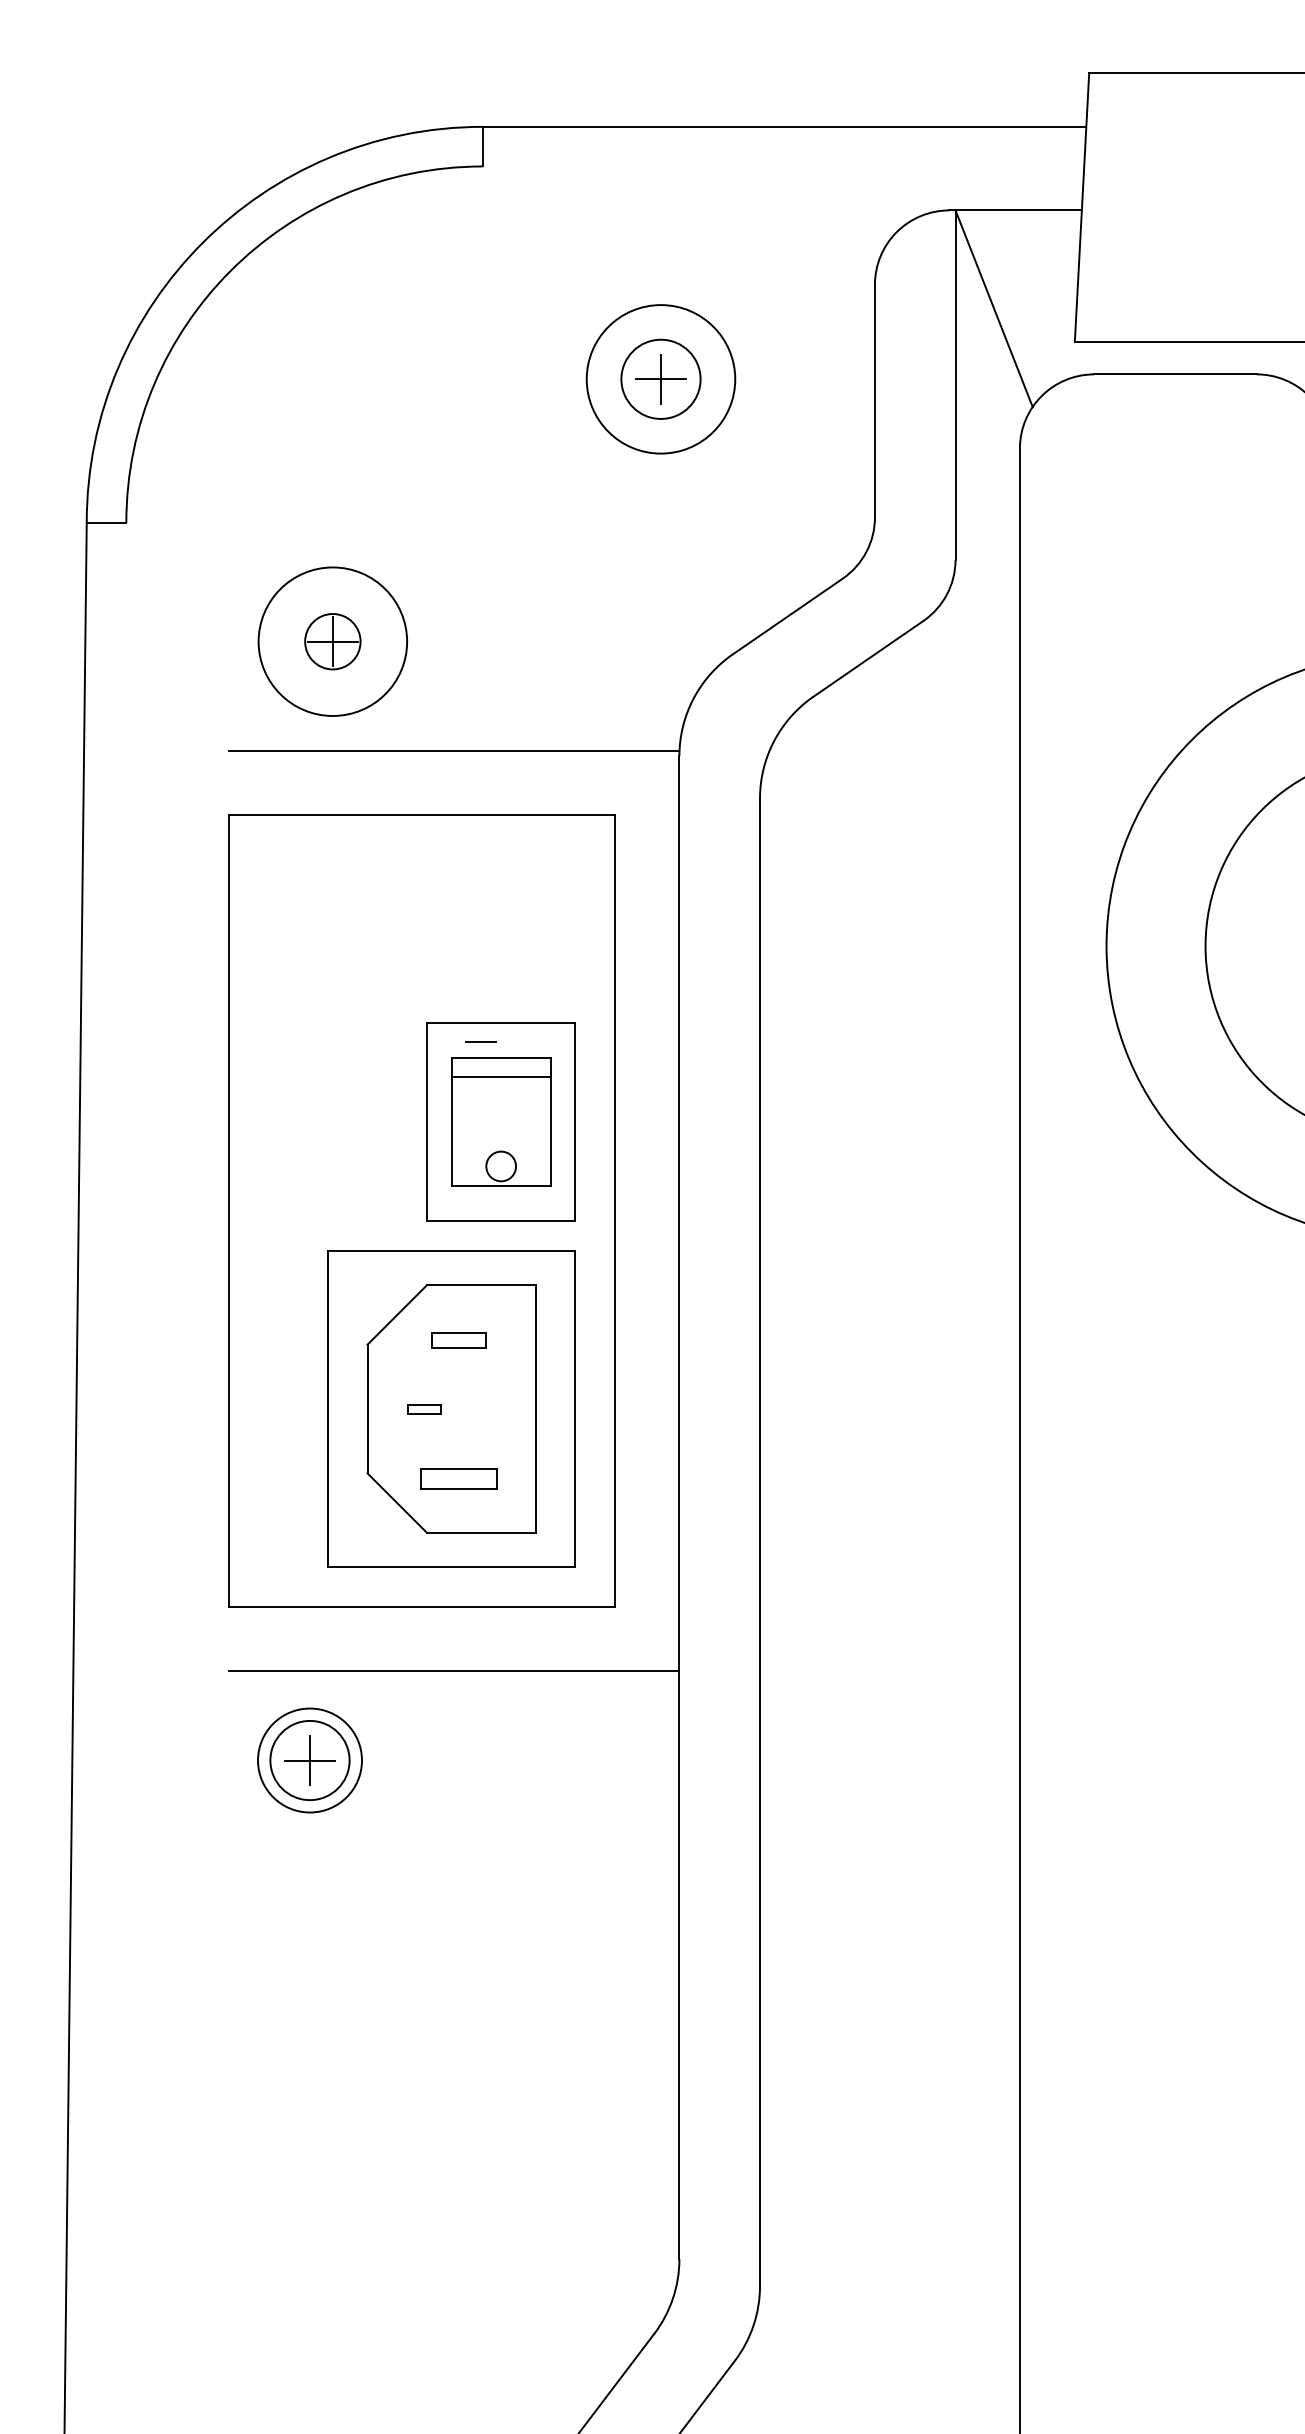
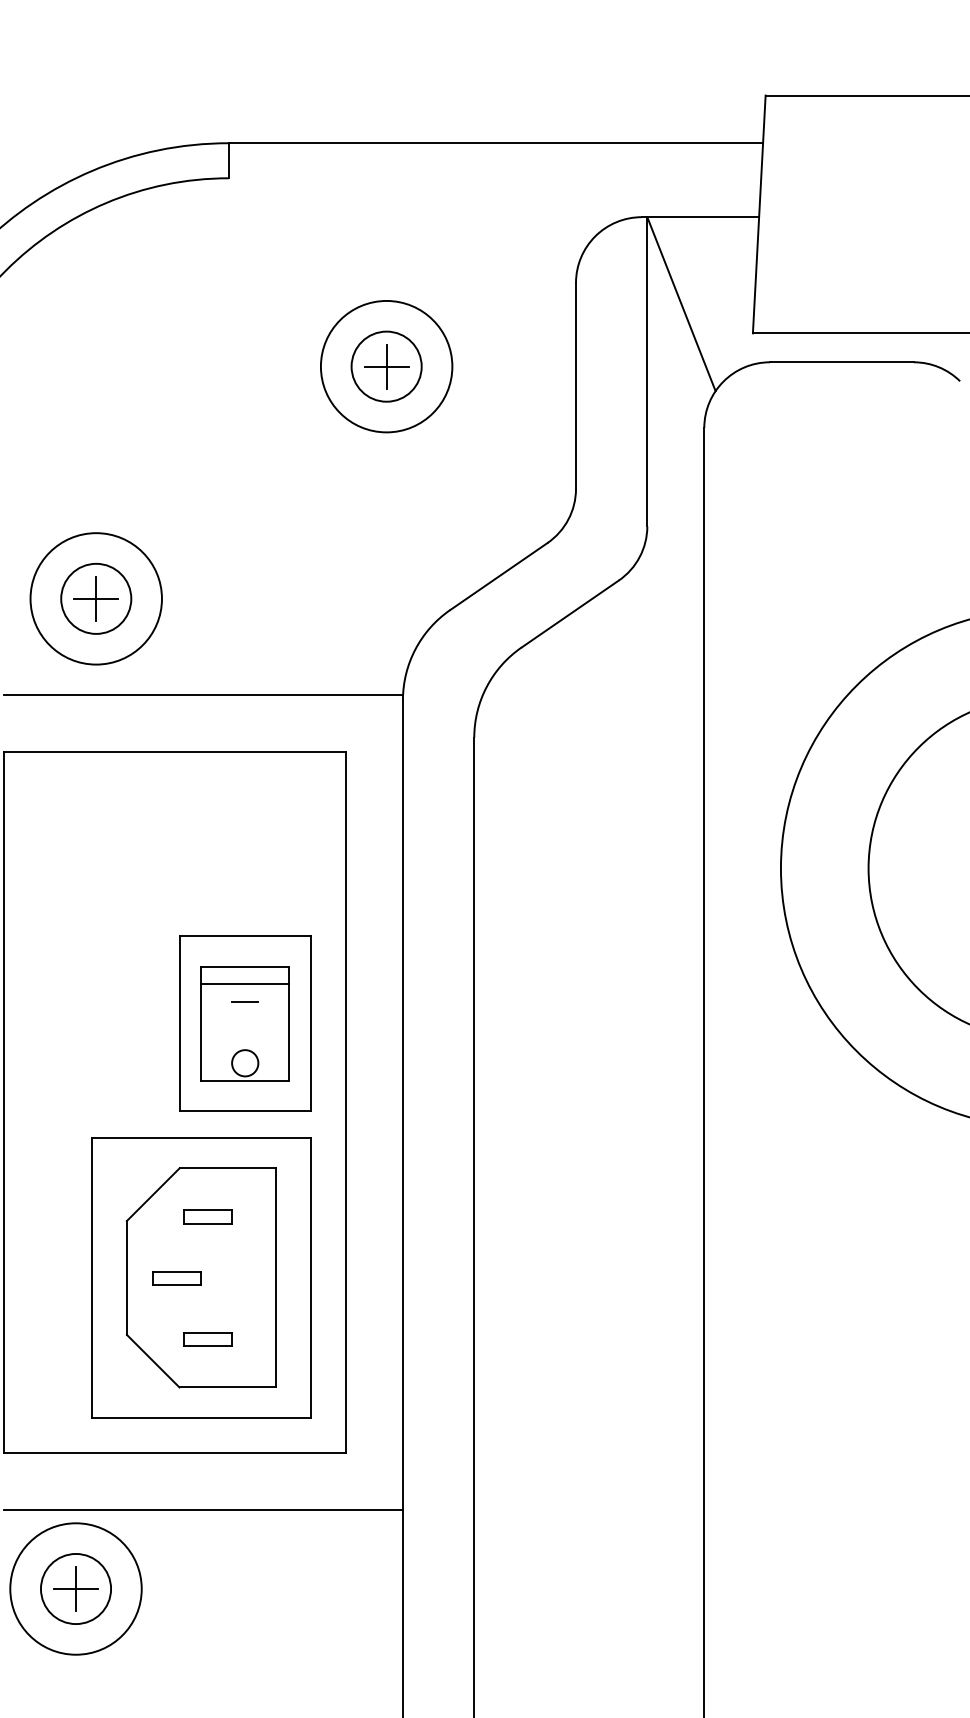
circle: (332, 641) -> (95, 598), size x1.43
line: (480, 1041) -> (244, 1001), moved
part: (424, 1409) -> (177, 1278), size x1.67
part: (458, 1478) -> (207, 1339), size x0.71
circle: (309, 1760) -> (75, 1588), size x1.43

